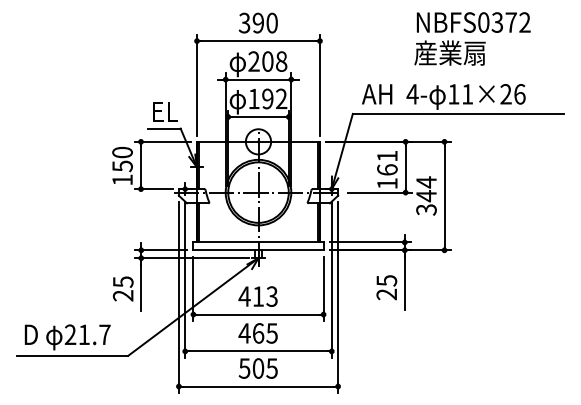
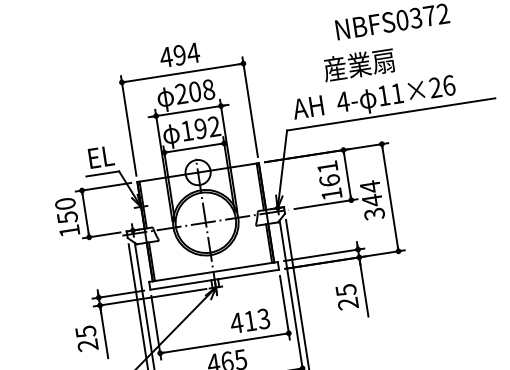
text: (258, 22) -> (179, 54), 390 -> 494
text: (449, 52) -> (358, 64), moved
text: (257, 296) -> (249, 321), moved

